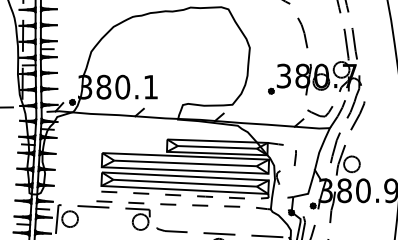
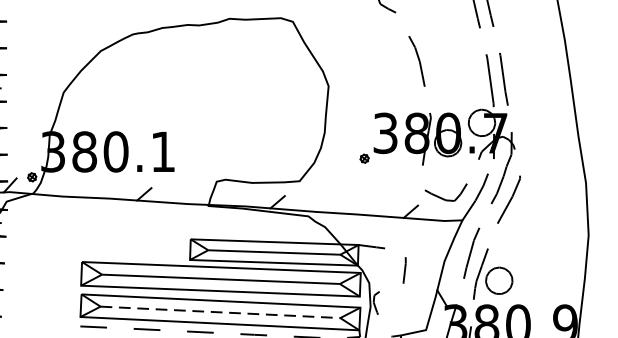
line: (185, 183) -> (221, 312), solid -> dashed

